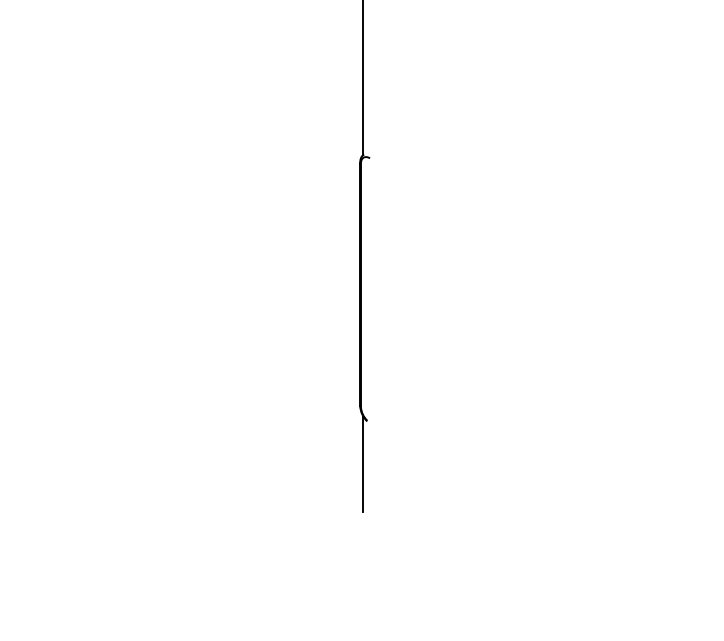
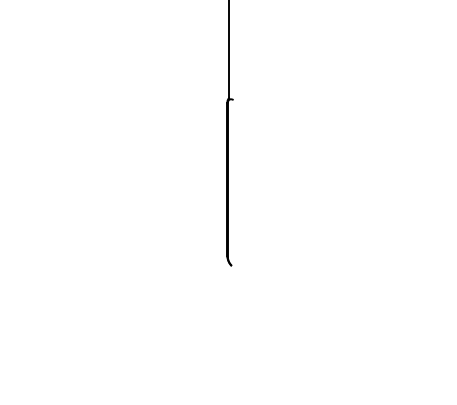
line: (363, 464) -> (229, 293), removed

